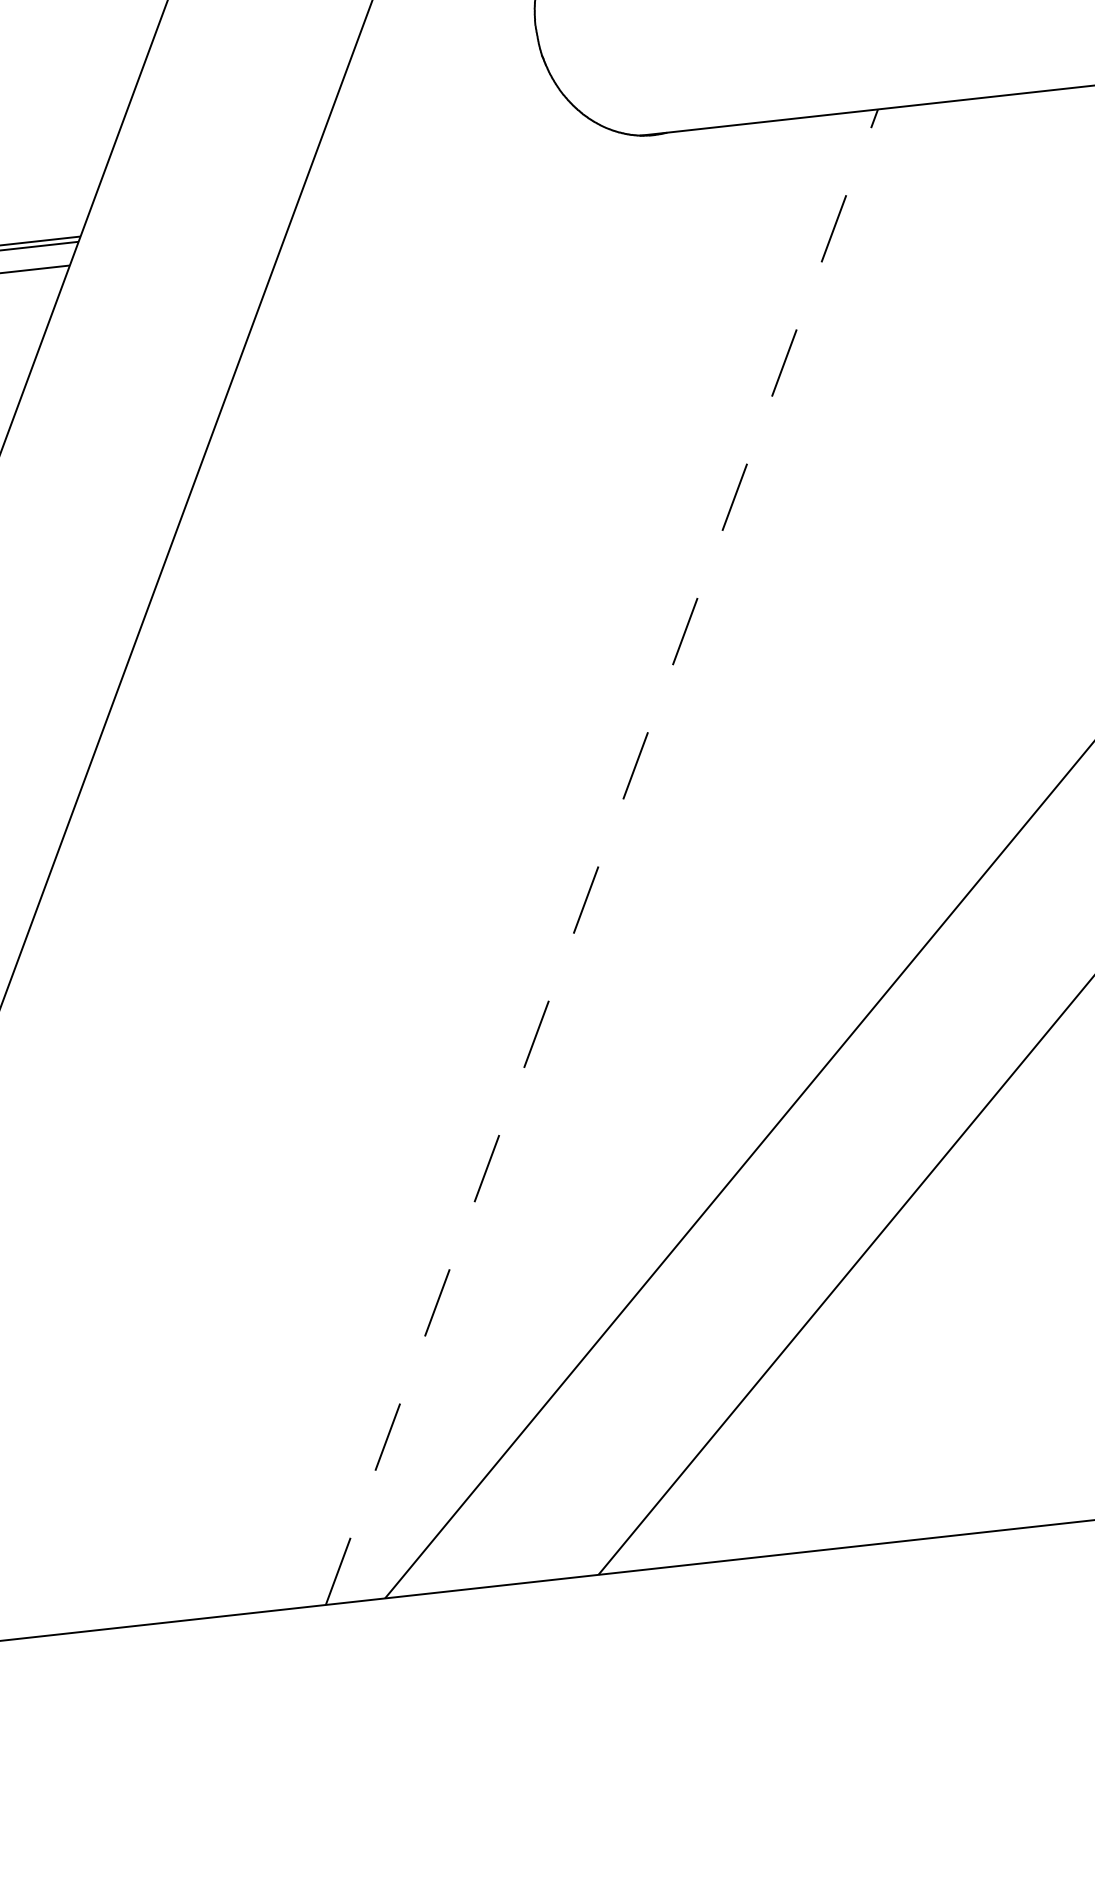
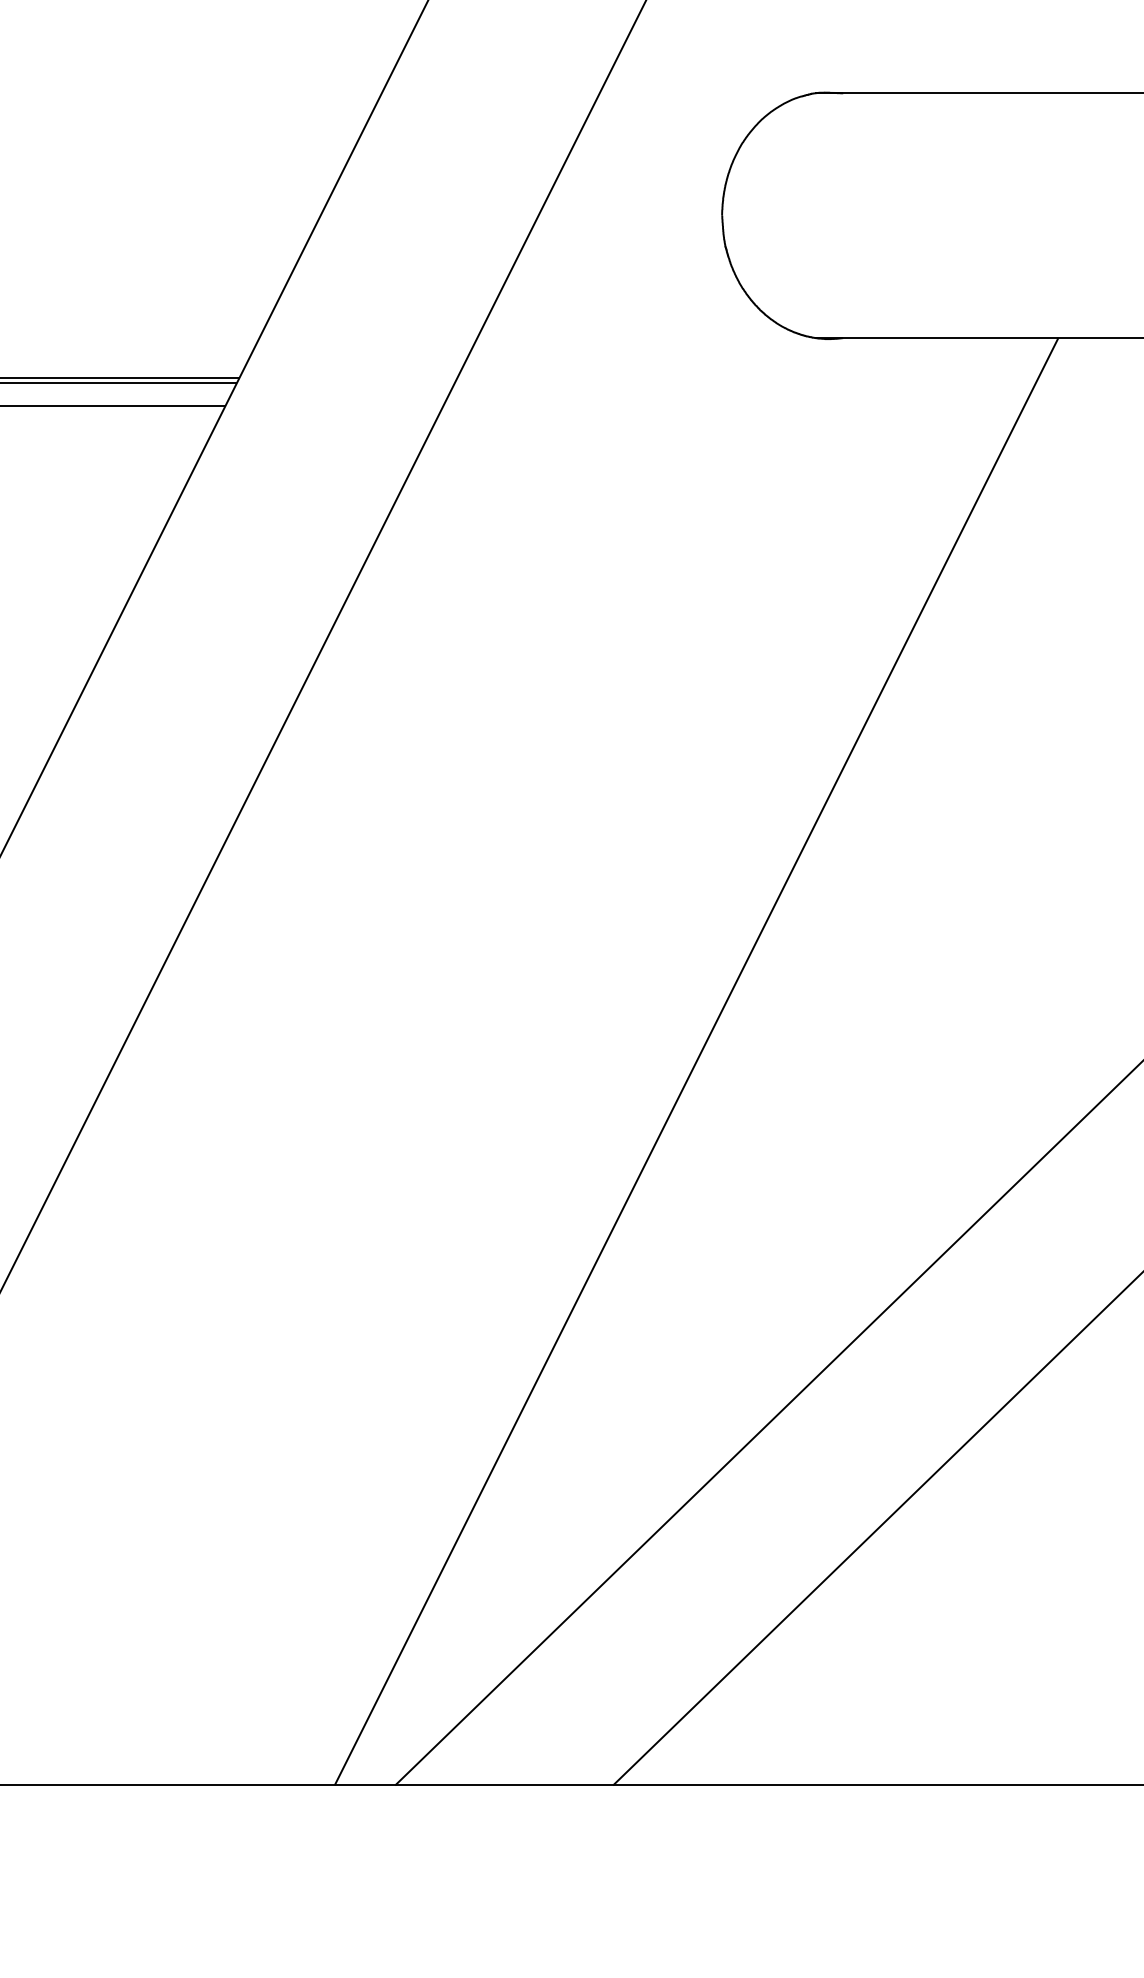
line: (601, 856) -> (696, 1061), dashed -> solid

